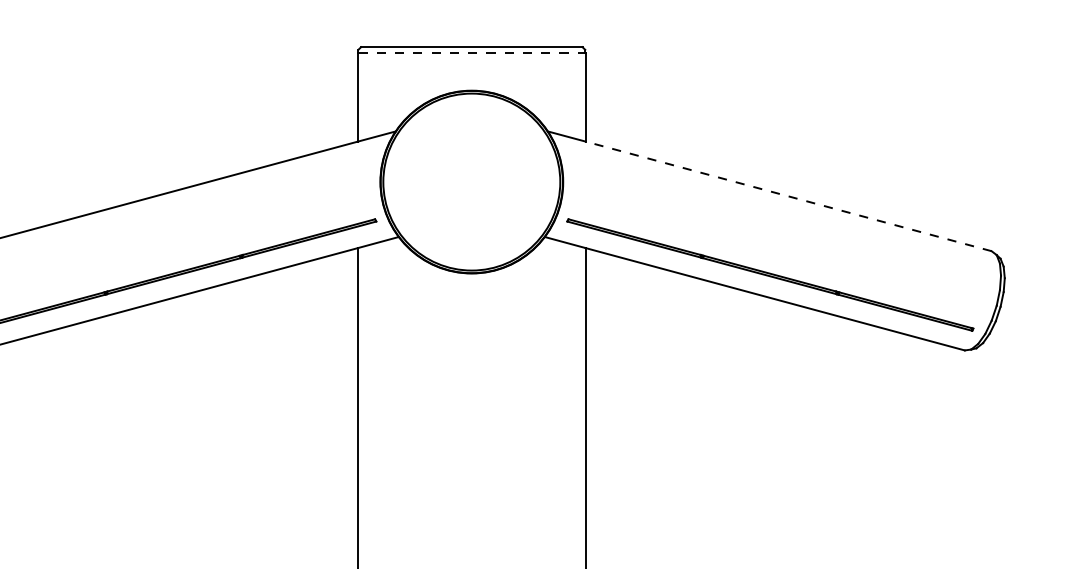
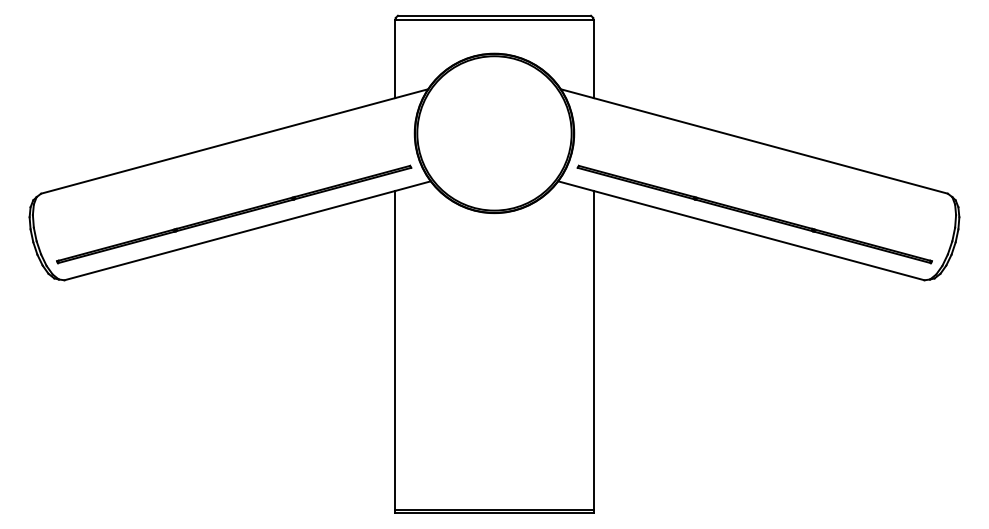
line: (471, 52) -> (494, 20), dashed -> solid
line: (788, 195) -> (770, 145), dashed -> solid

